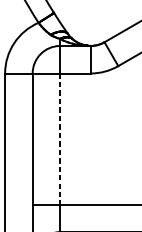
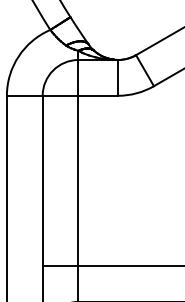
line: (60, 139) -> (78, 181), dashed -> solid

